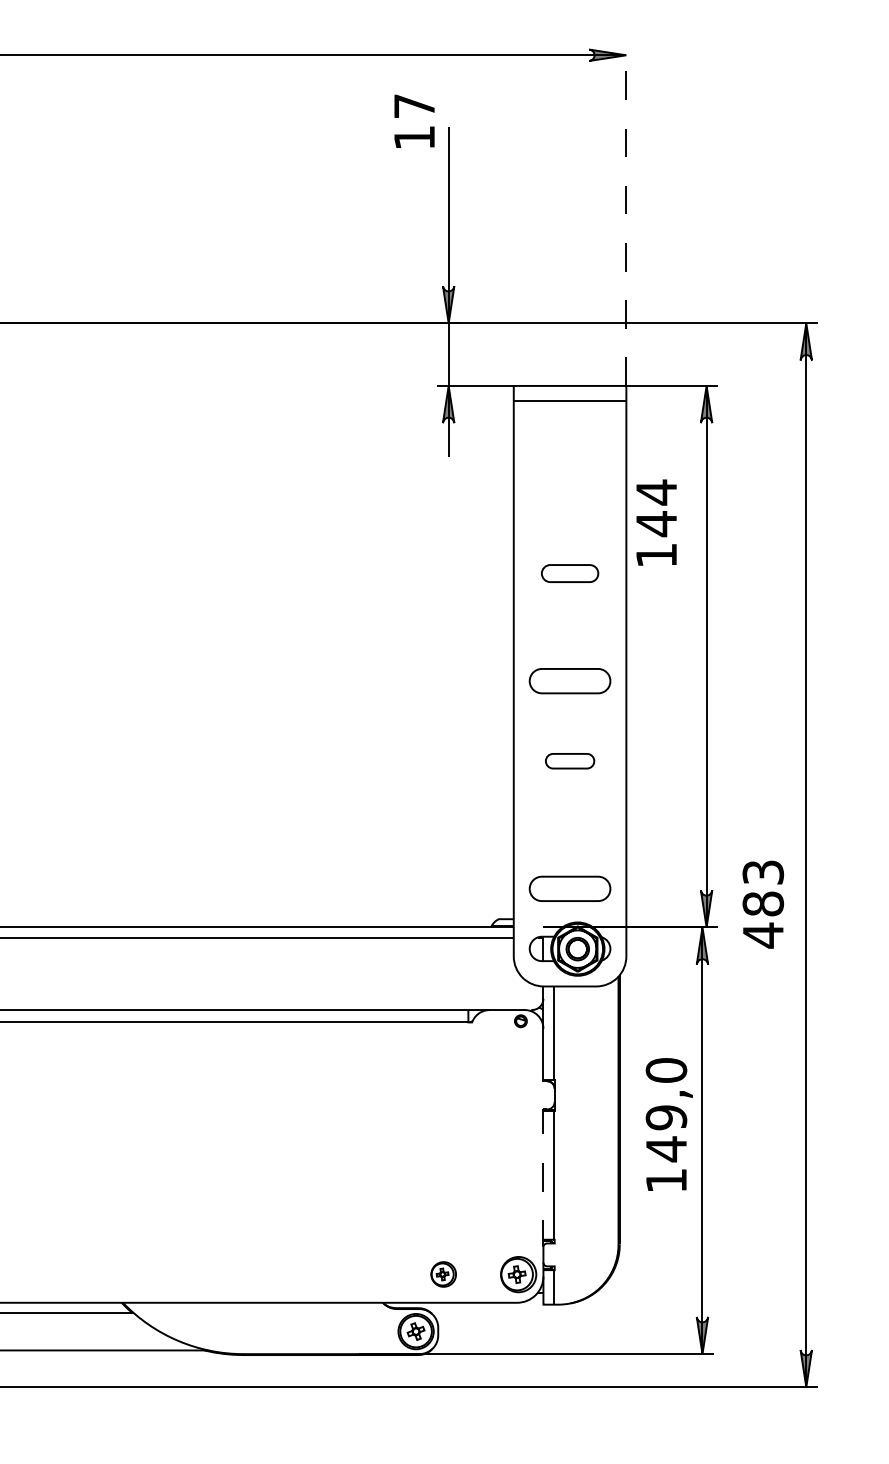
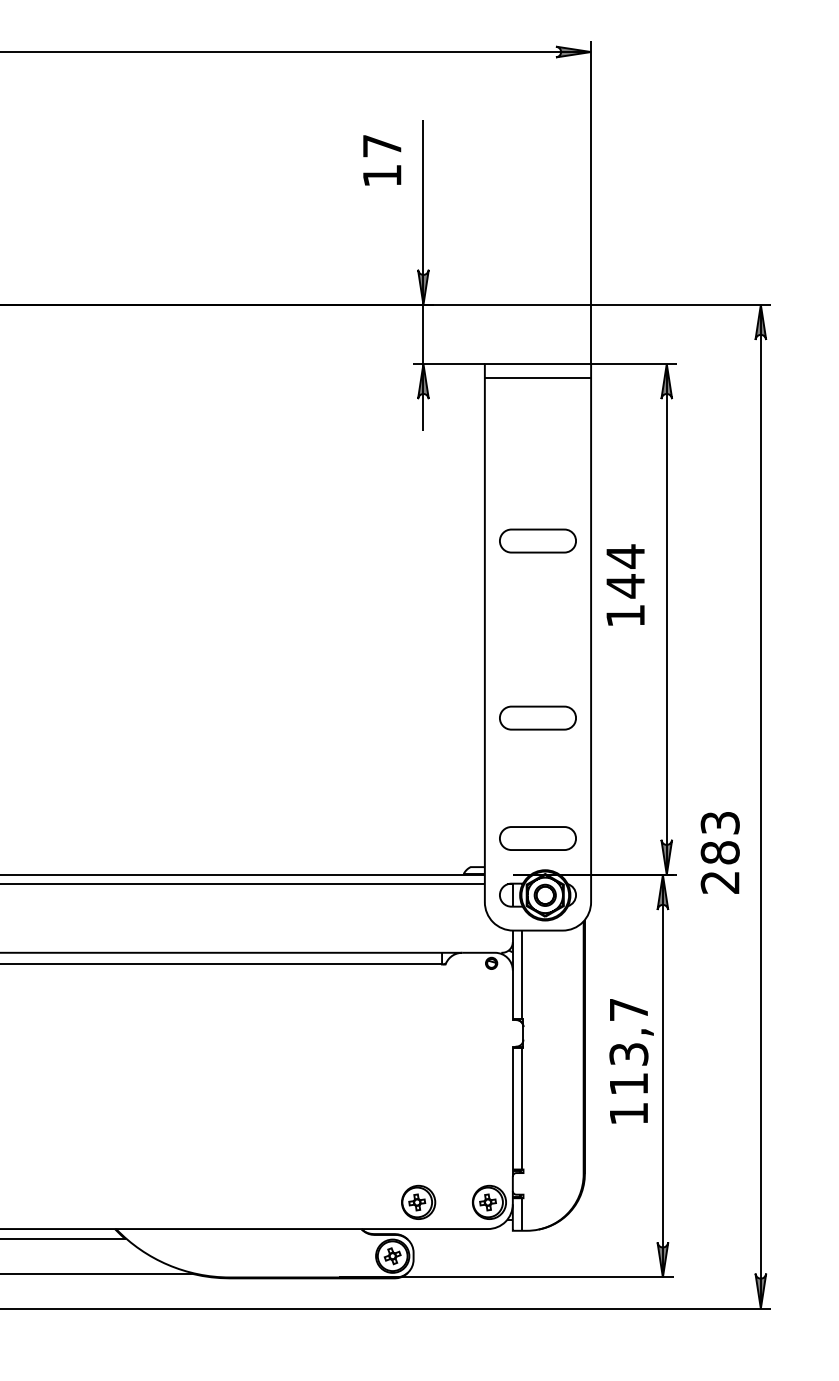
text: (414, 121) -> (382, 160), moved
line: (626, 214) -> (591, 202), dashed -> solid
text: (656, 522) -> (625, 584), moved
part: (569, 573) -> (537, 540), size x1.43
part: (569, 681) -> (537, 642), removed
part: (569, 760) -> (537, 717), size x1.67
text: (762, 935) -> (719, 882), 483 -> 283
text: (666, 1110) -> (628, 1047), 149,0 -> 113,7
line: (543, 1176) -> (512, 1109), dashed -> solid
part: (443, 1273) -> (418, 1201), size x1.43

